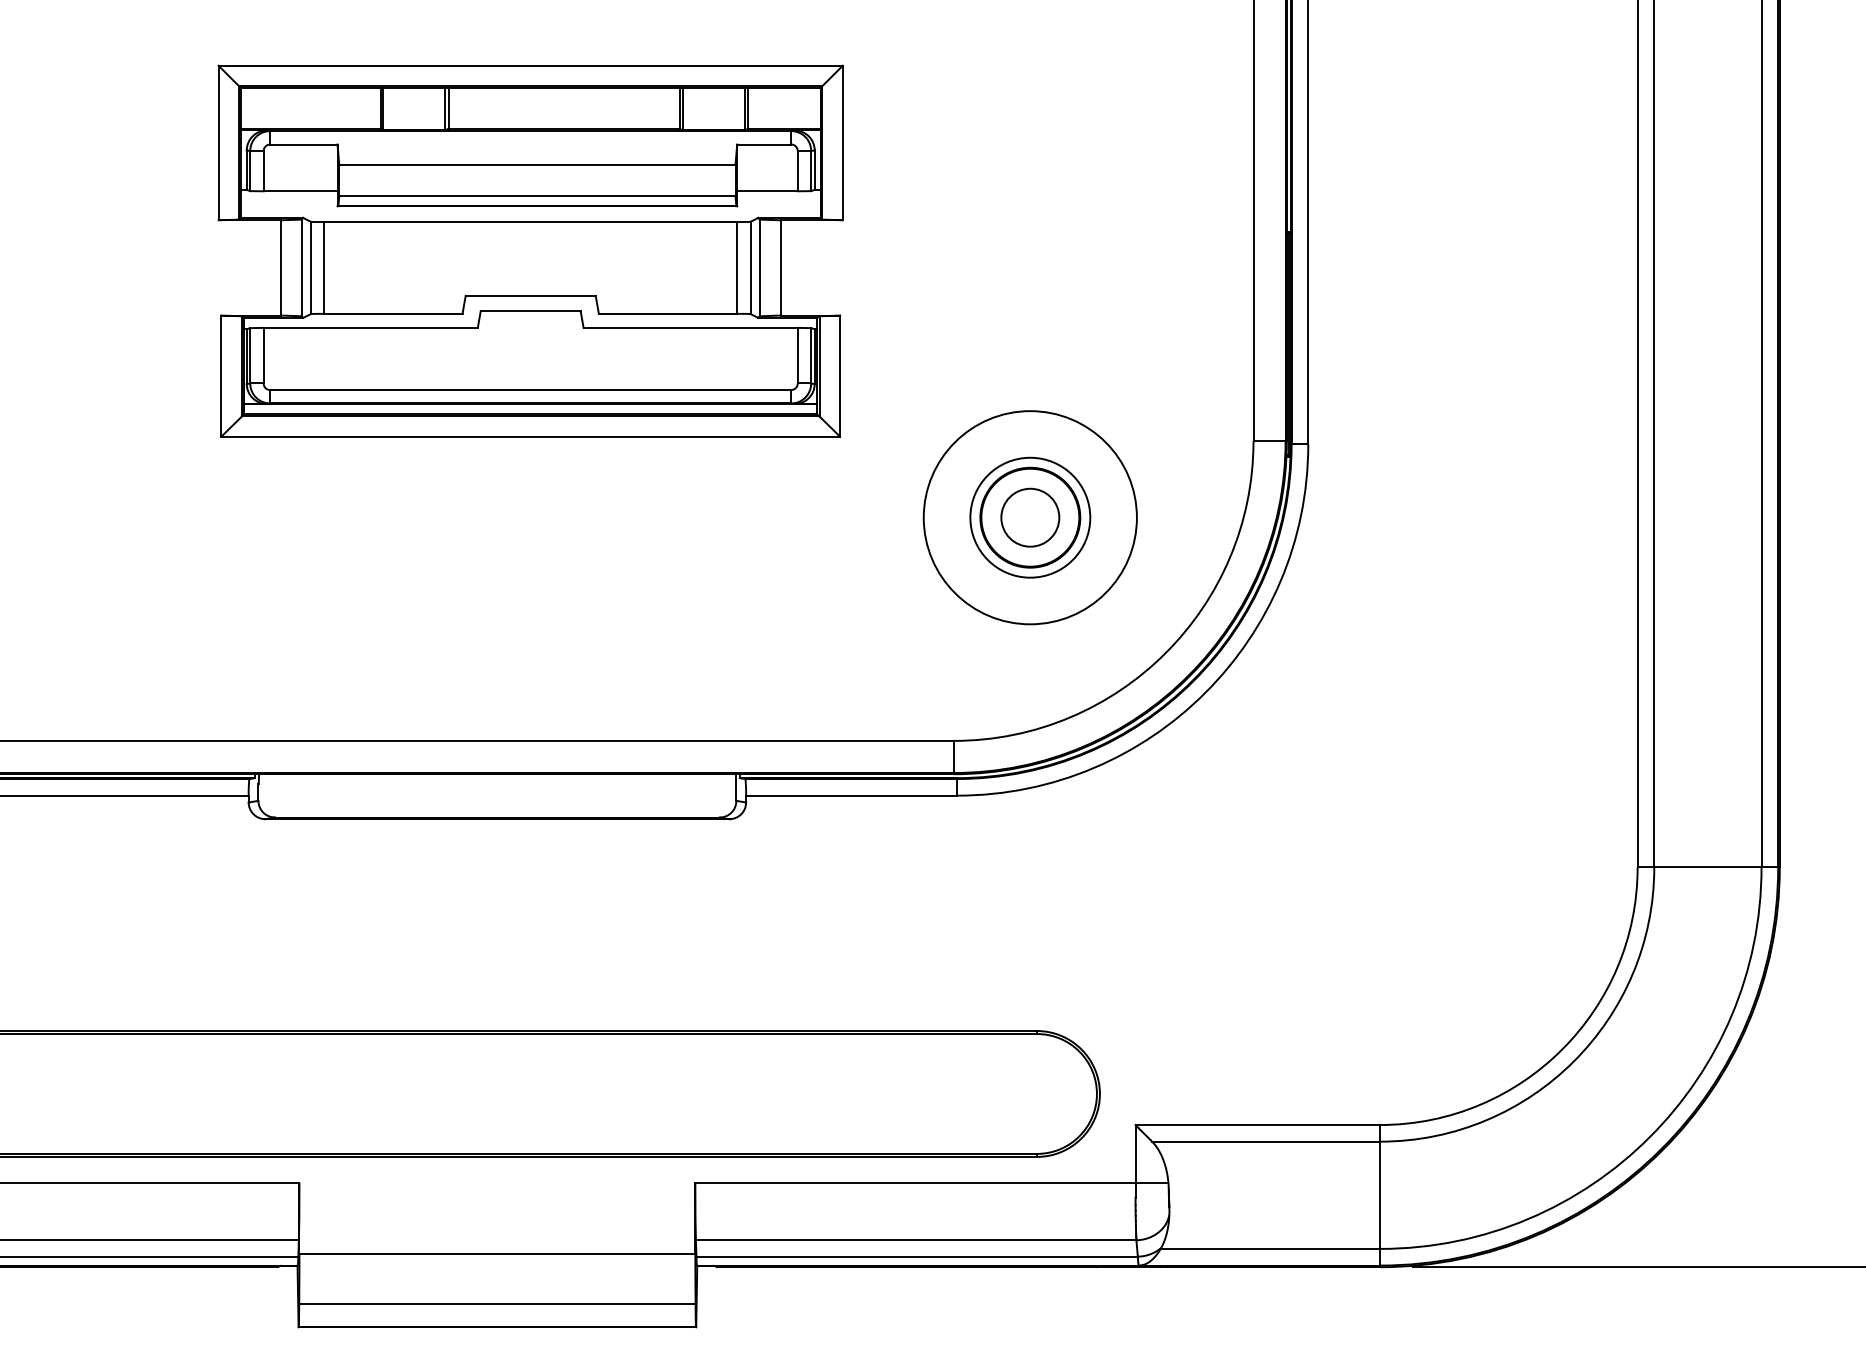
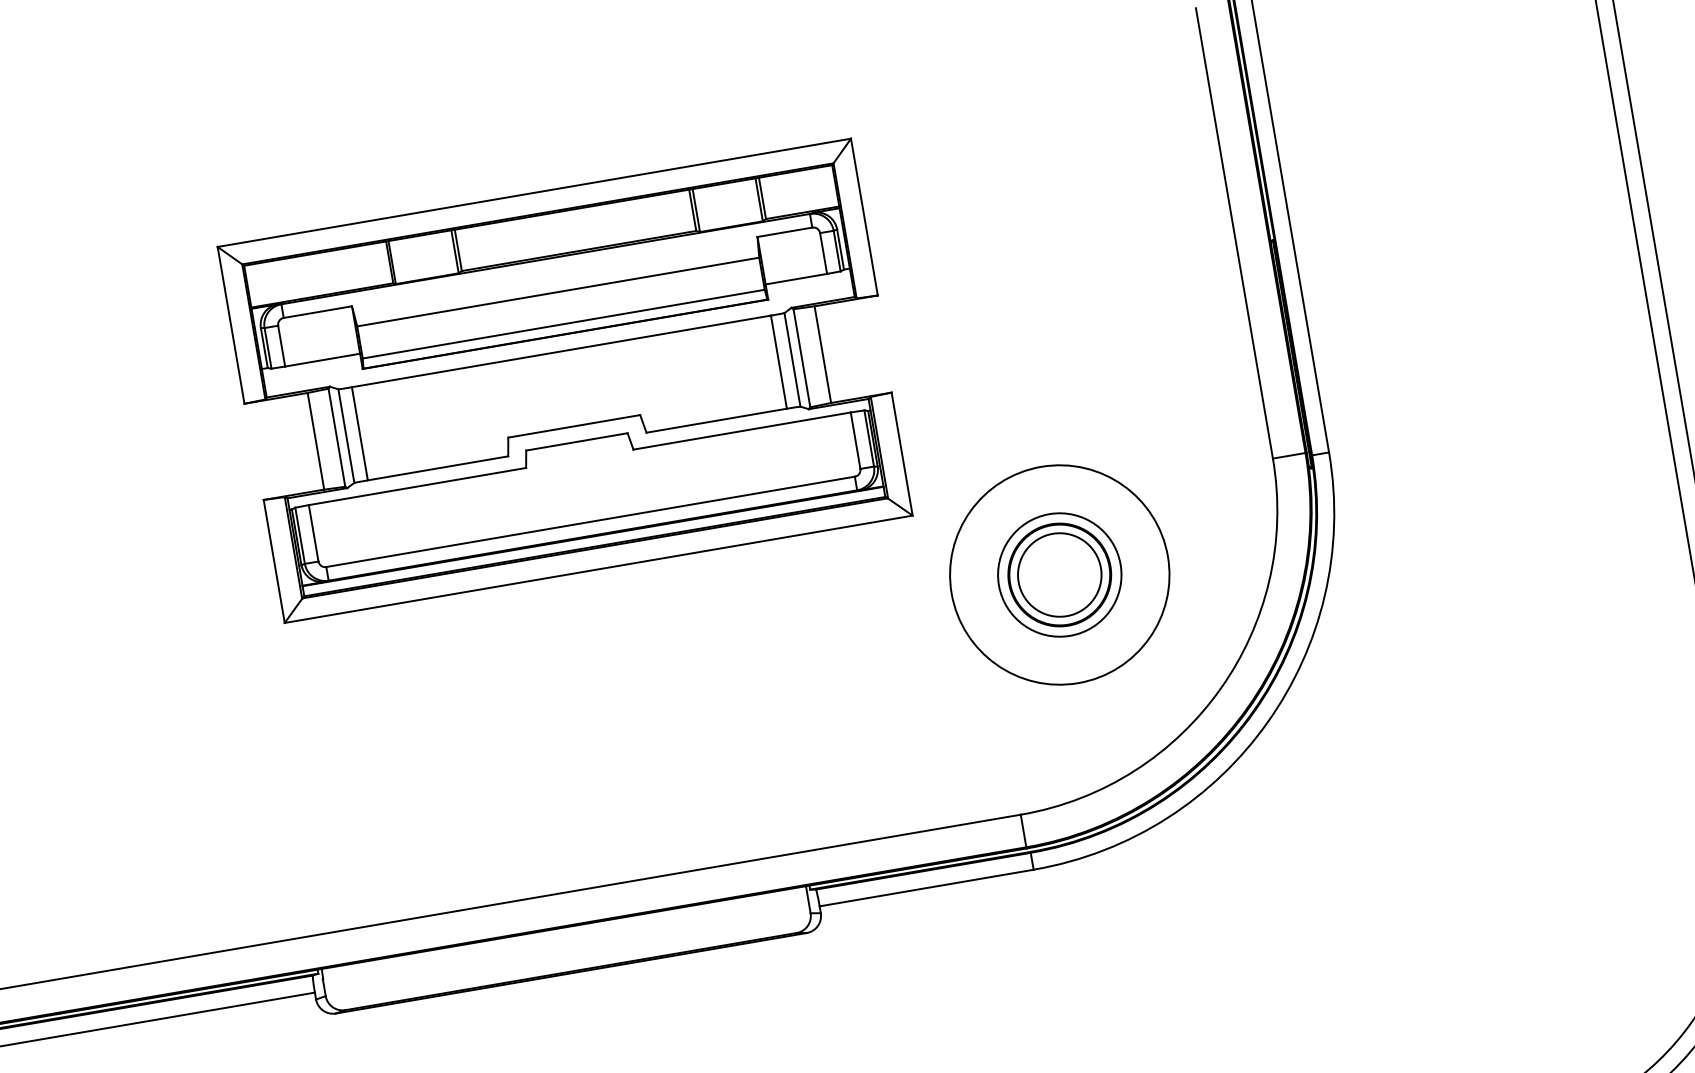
part: (530, 250) -> (566, 380), moved
circle: (1030, 517) -> (1059, 574), size x1.4

